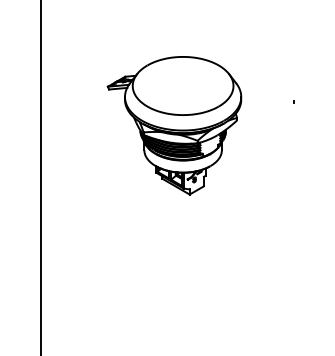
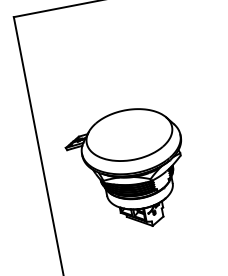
part: (174, 125) -> (128, 169), moved

